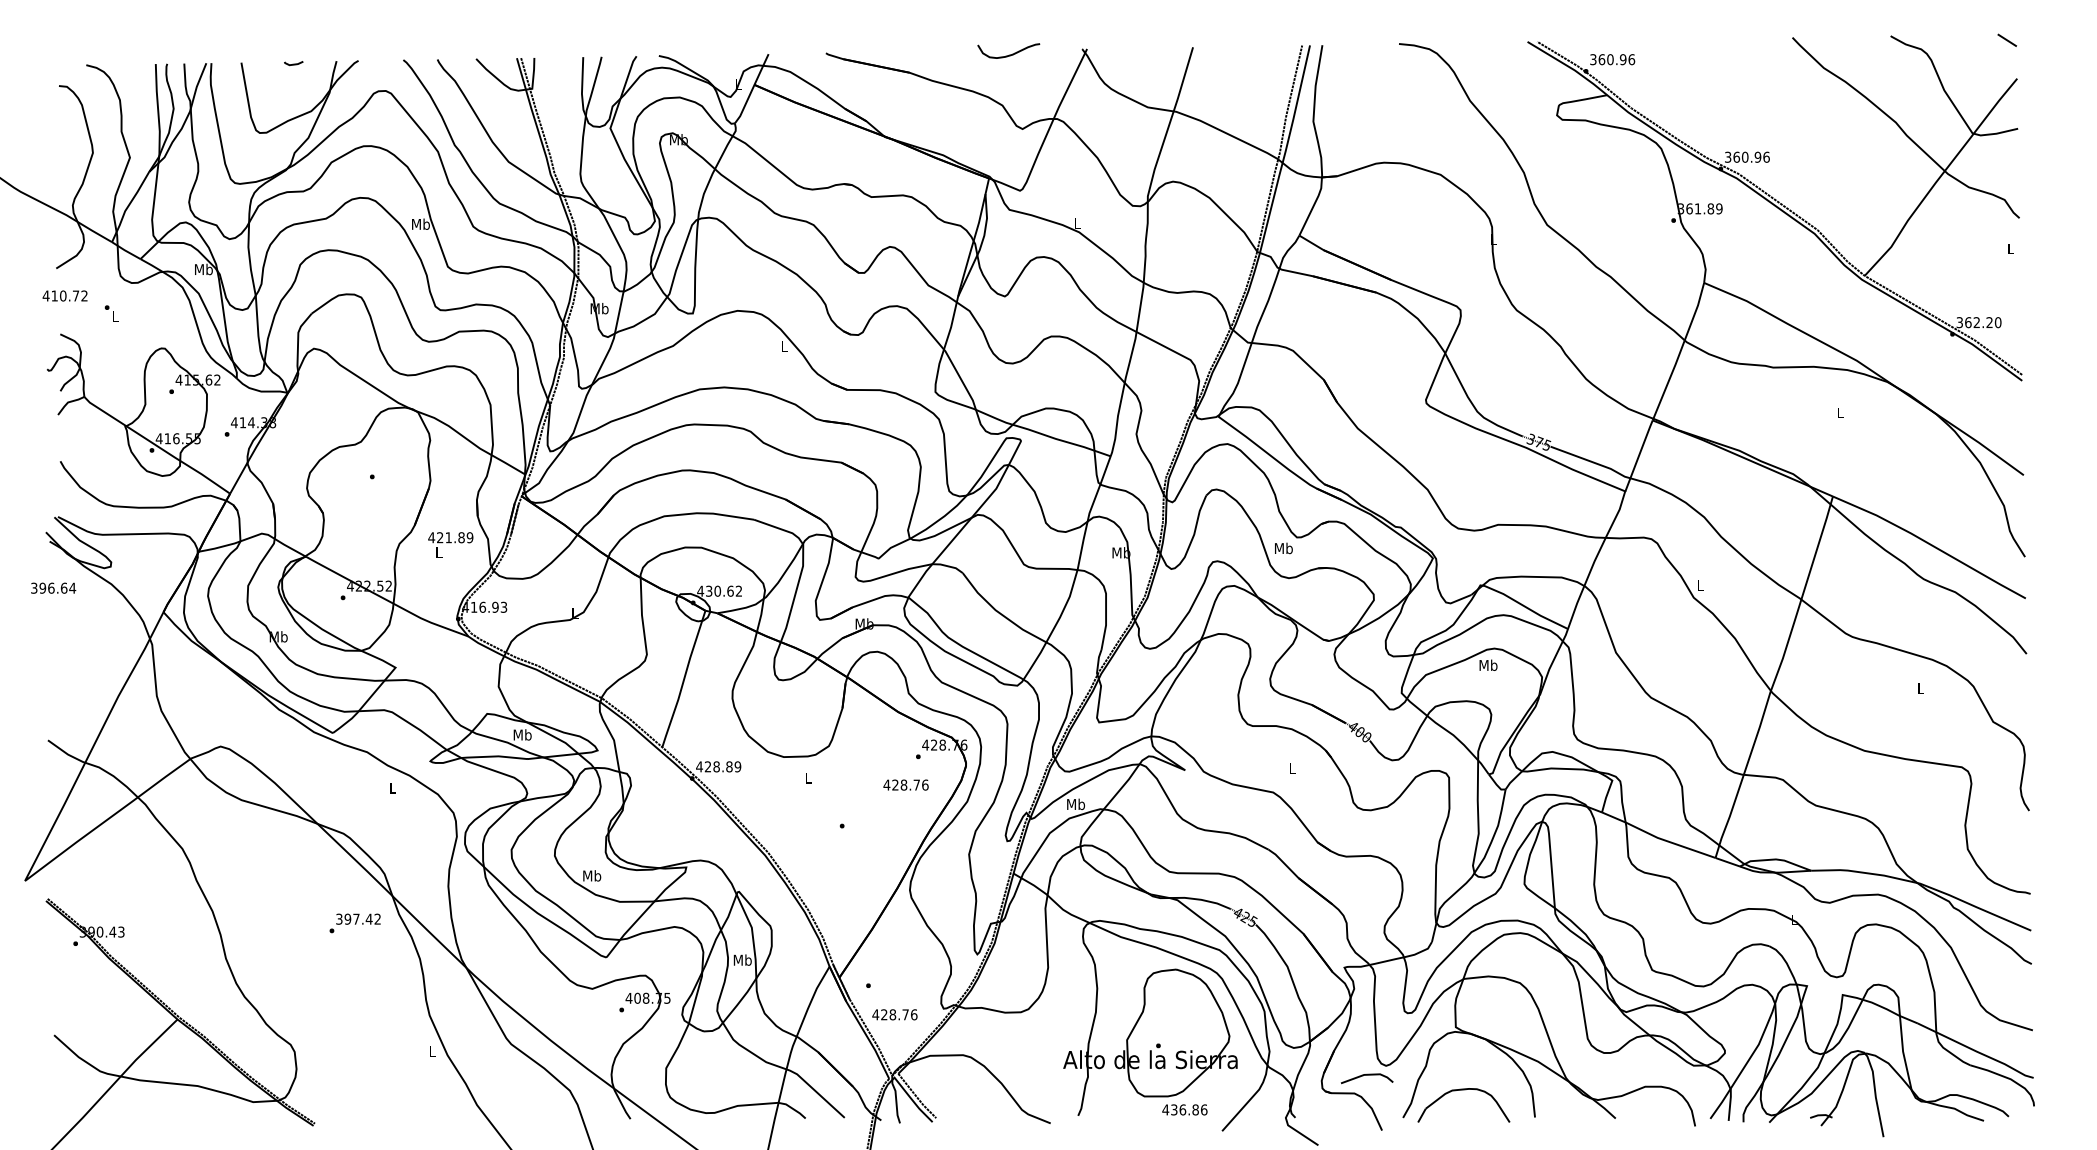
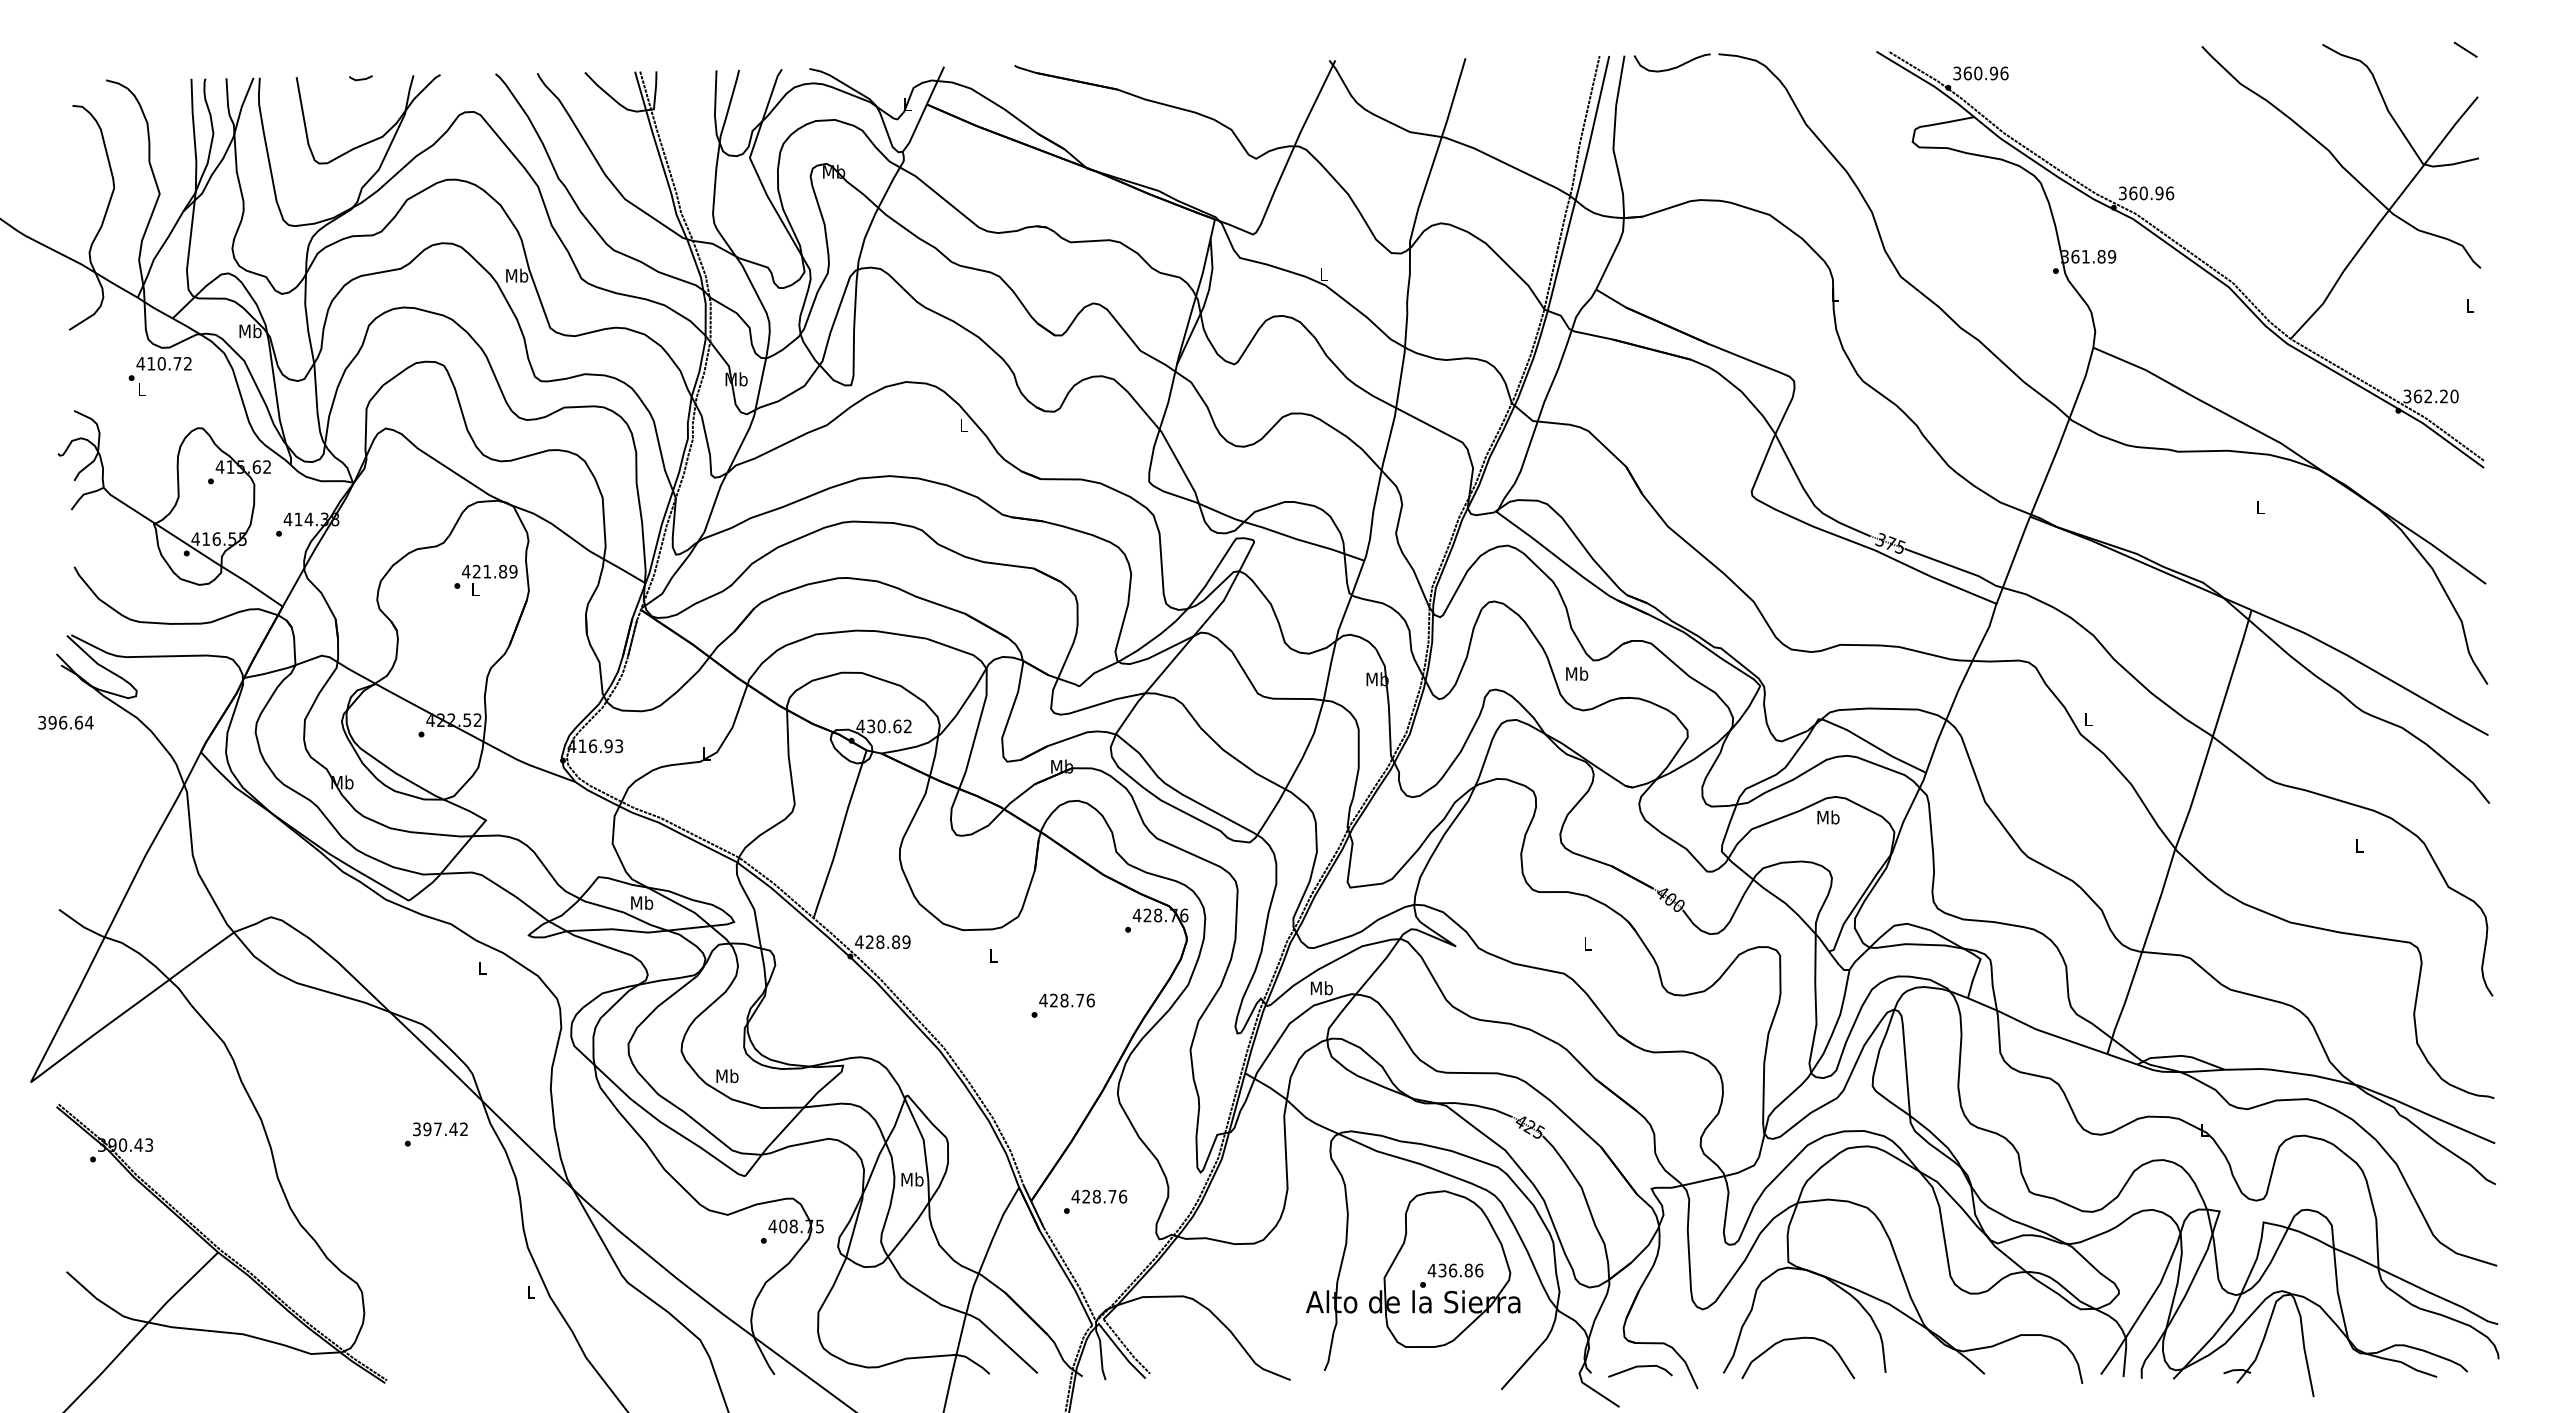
curve: (1009, 54) -> (1672, 67), moved
text: (64, 295) -> (163, 363), moved
text: (450, 544) -> (489, 579), moved
text: (905, 785) -> (1066, 1000), moved
text: (895, 1014) -> (1099, 1196), moved
line: (1367, 1075) -> (1640, 1367), moved
text: (1184, 1109) -> (1455, 1270), moved

